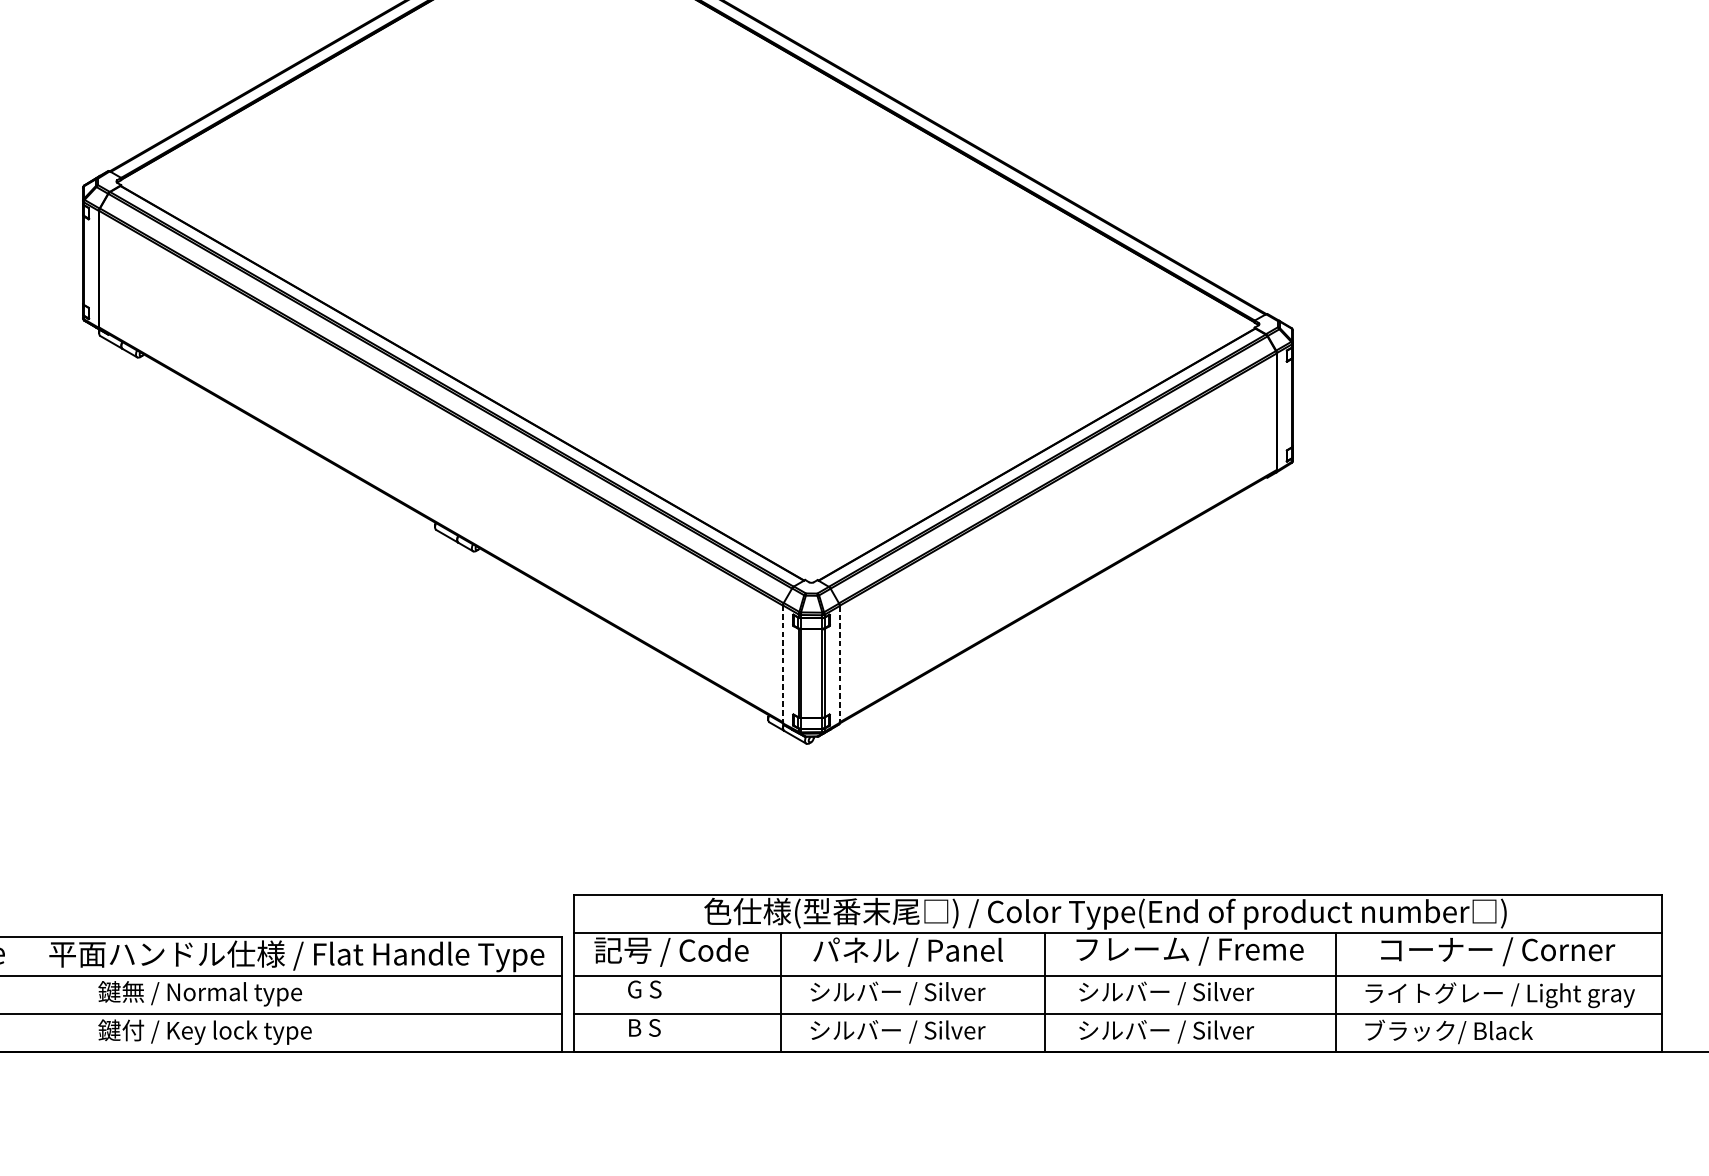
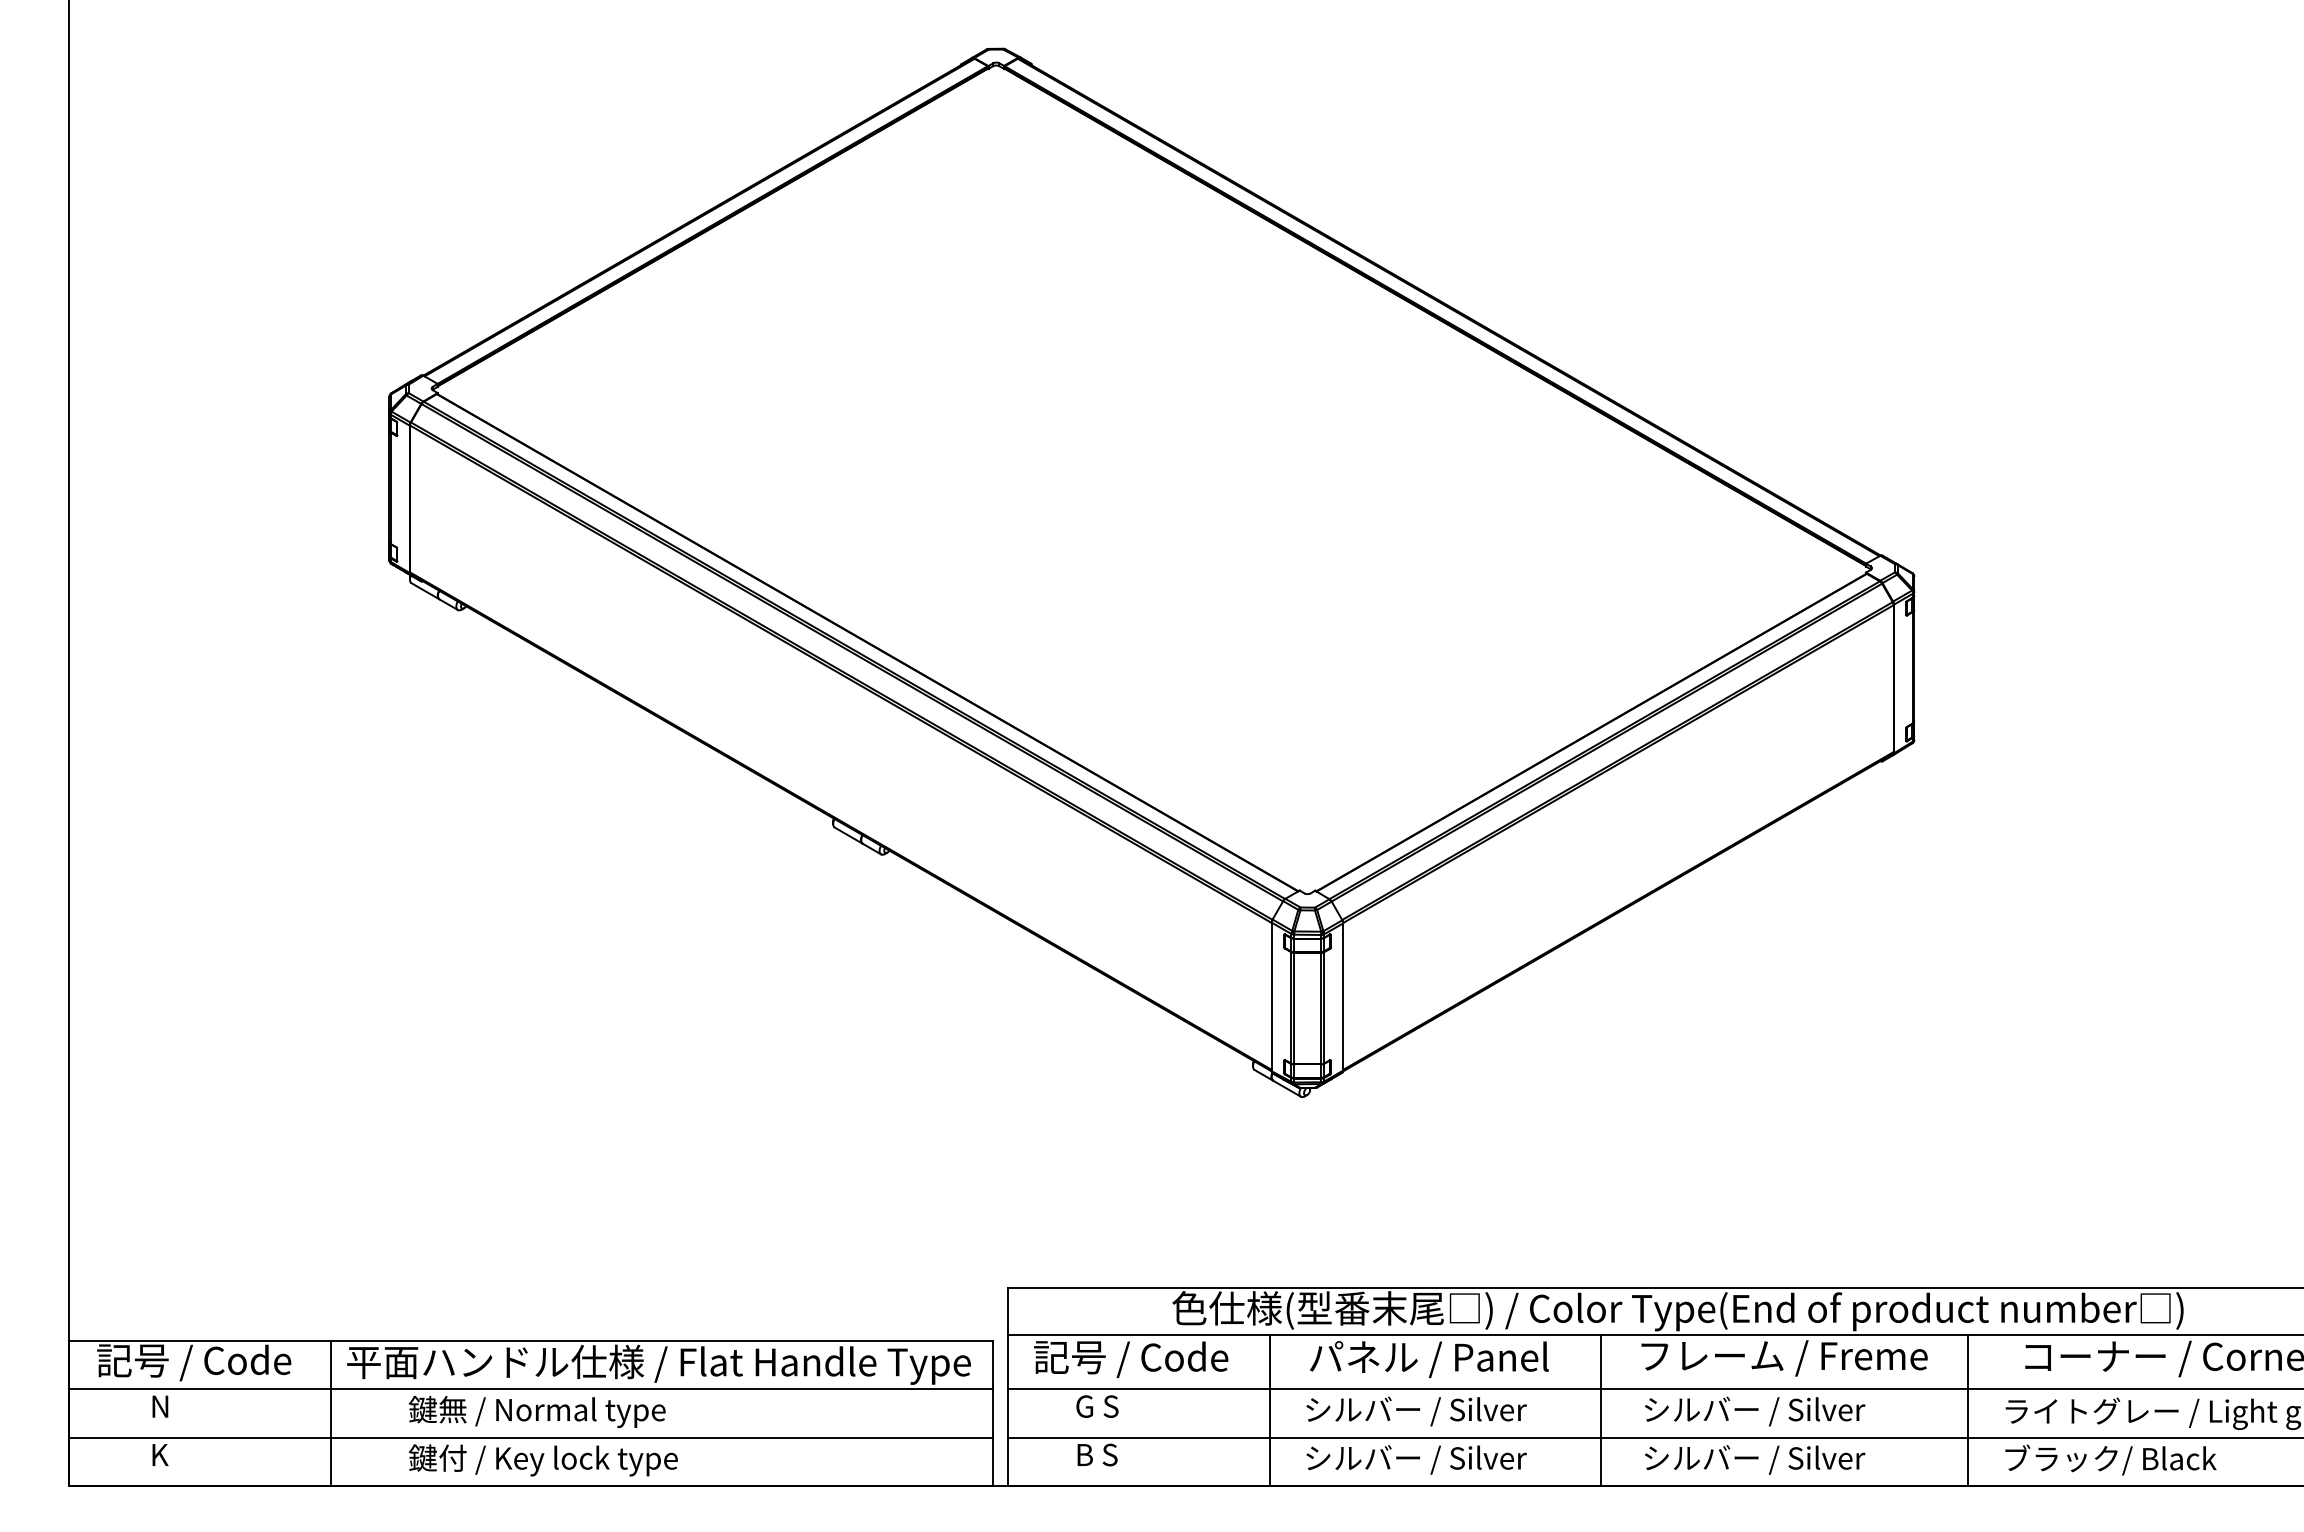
line: (782, 664) -> (1271, 997), dashed -> solid
line: (840, 664) -> (1343, 996), dashed -> solid
line: (36, 994) -> (331, 1412), added

